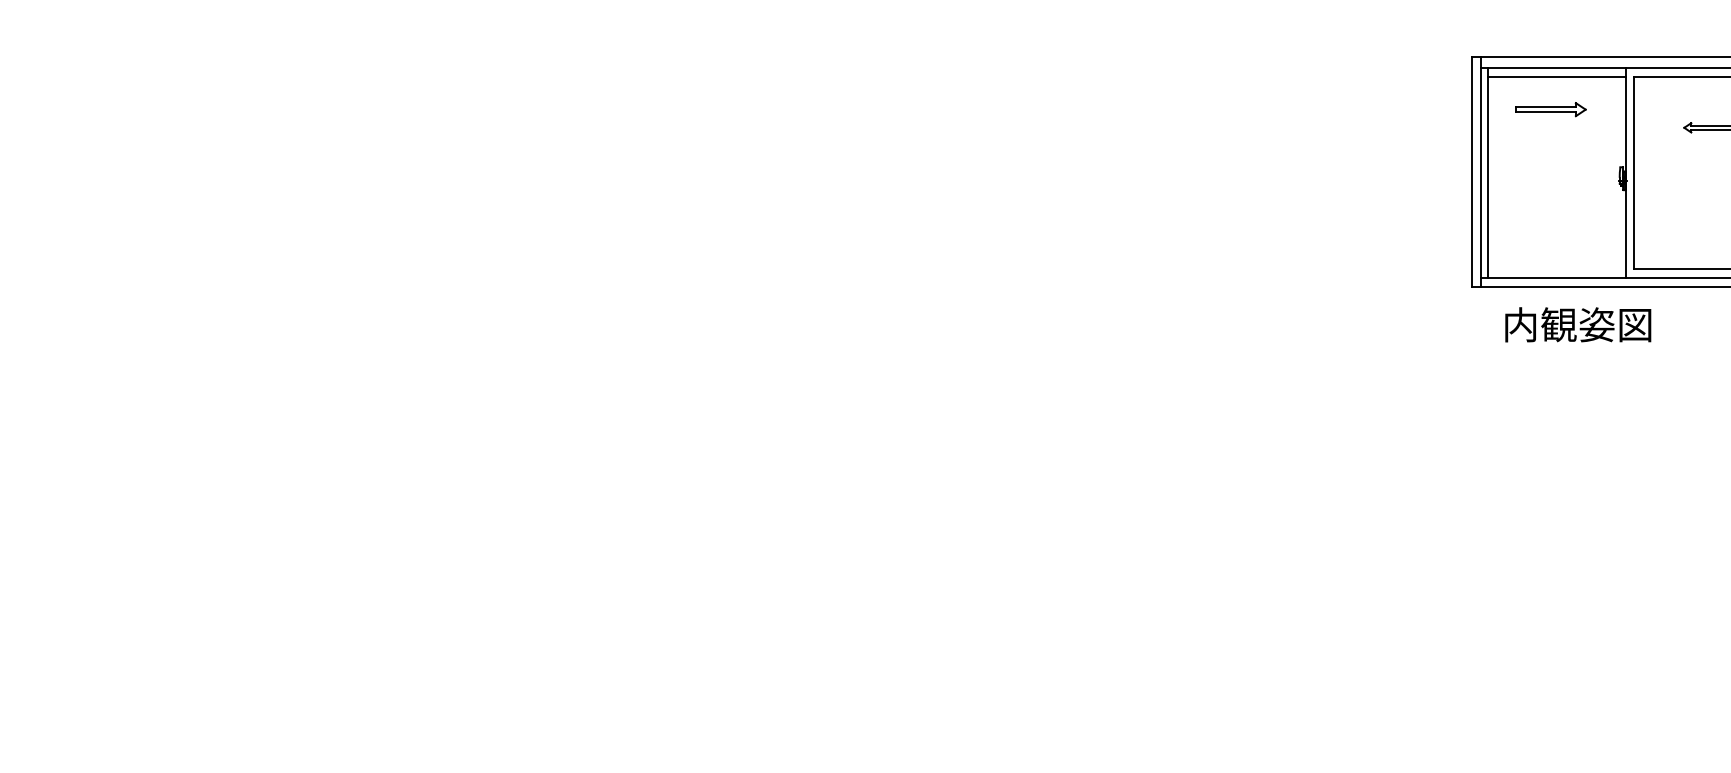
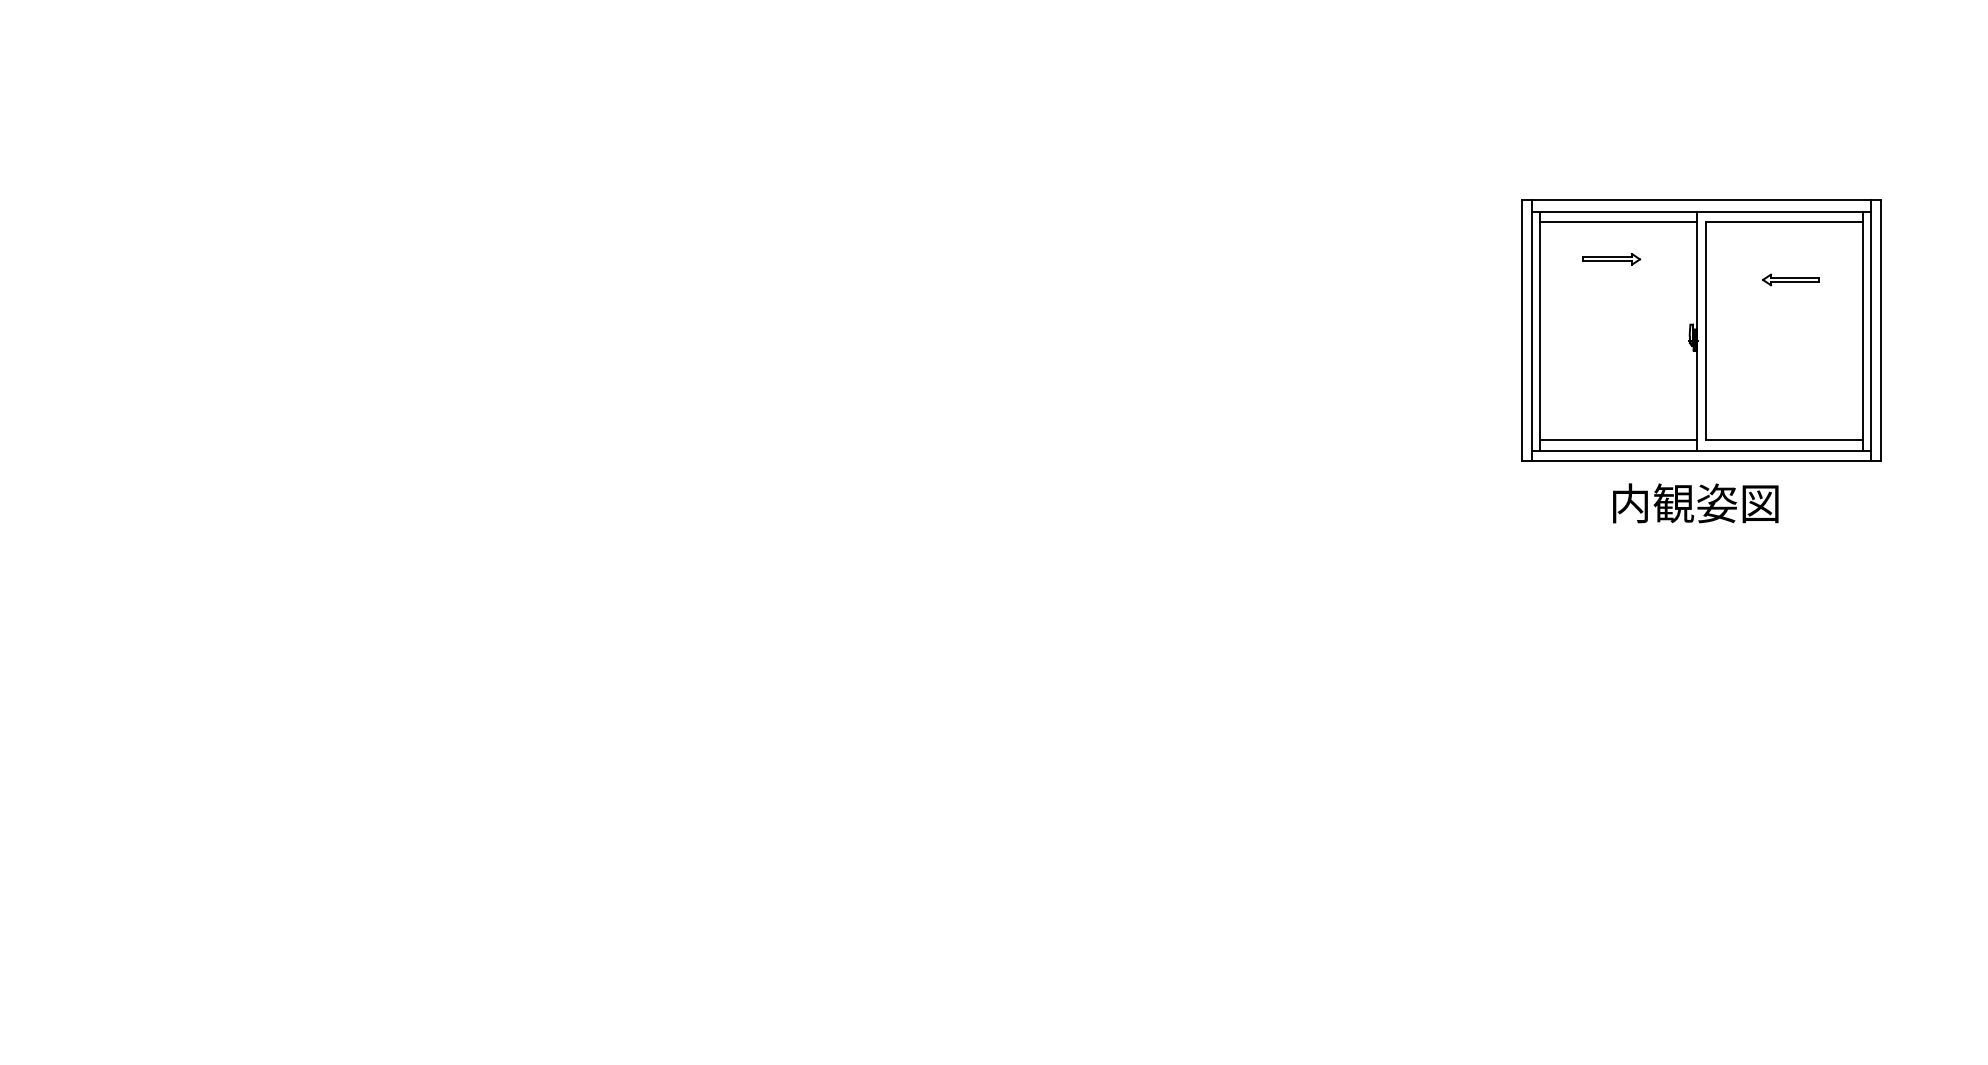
part: (1550, 109) -> (1611, 259), size x0.71
line: (1556, 268) -> (1618, 439), added
text: (1578, 324) -> (1695, 503), moved

